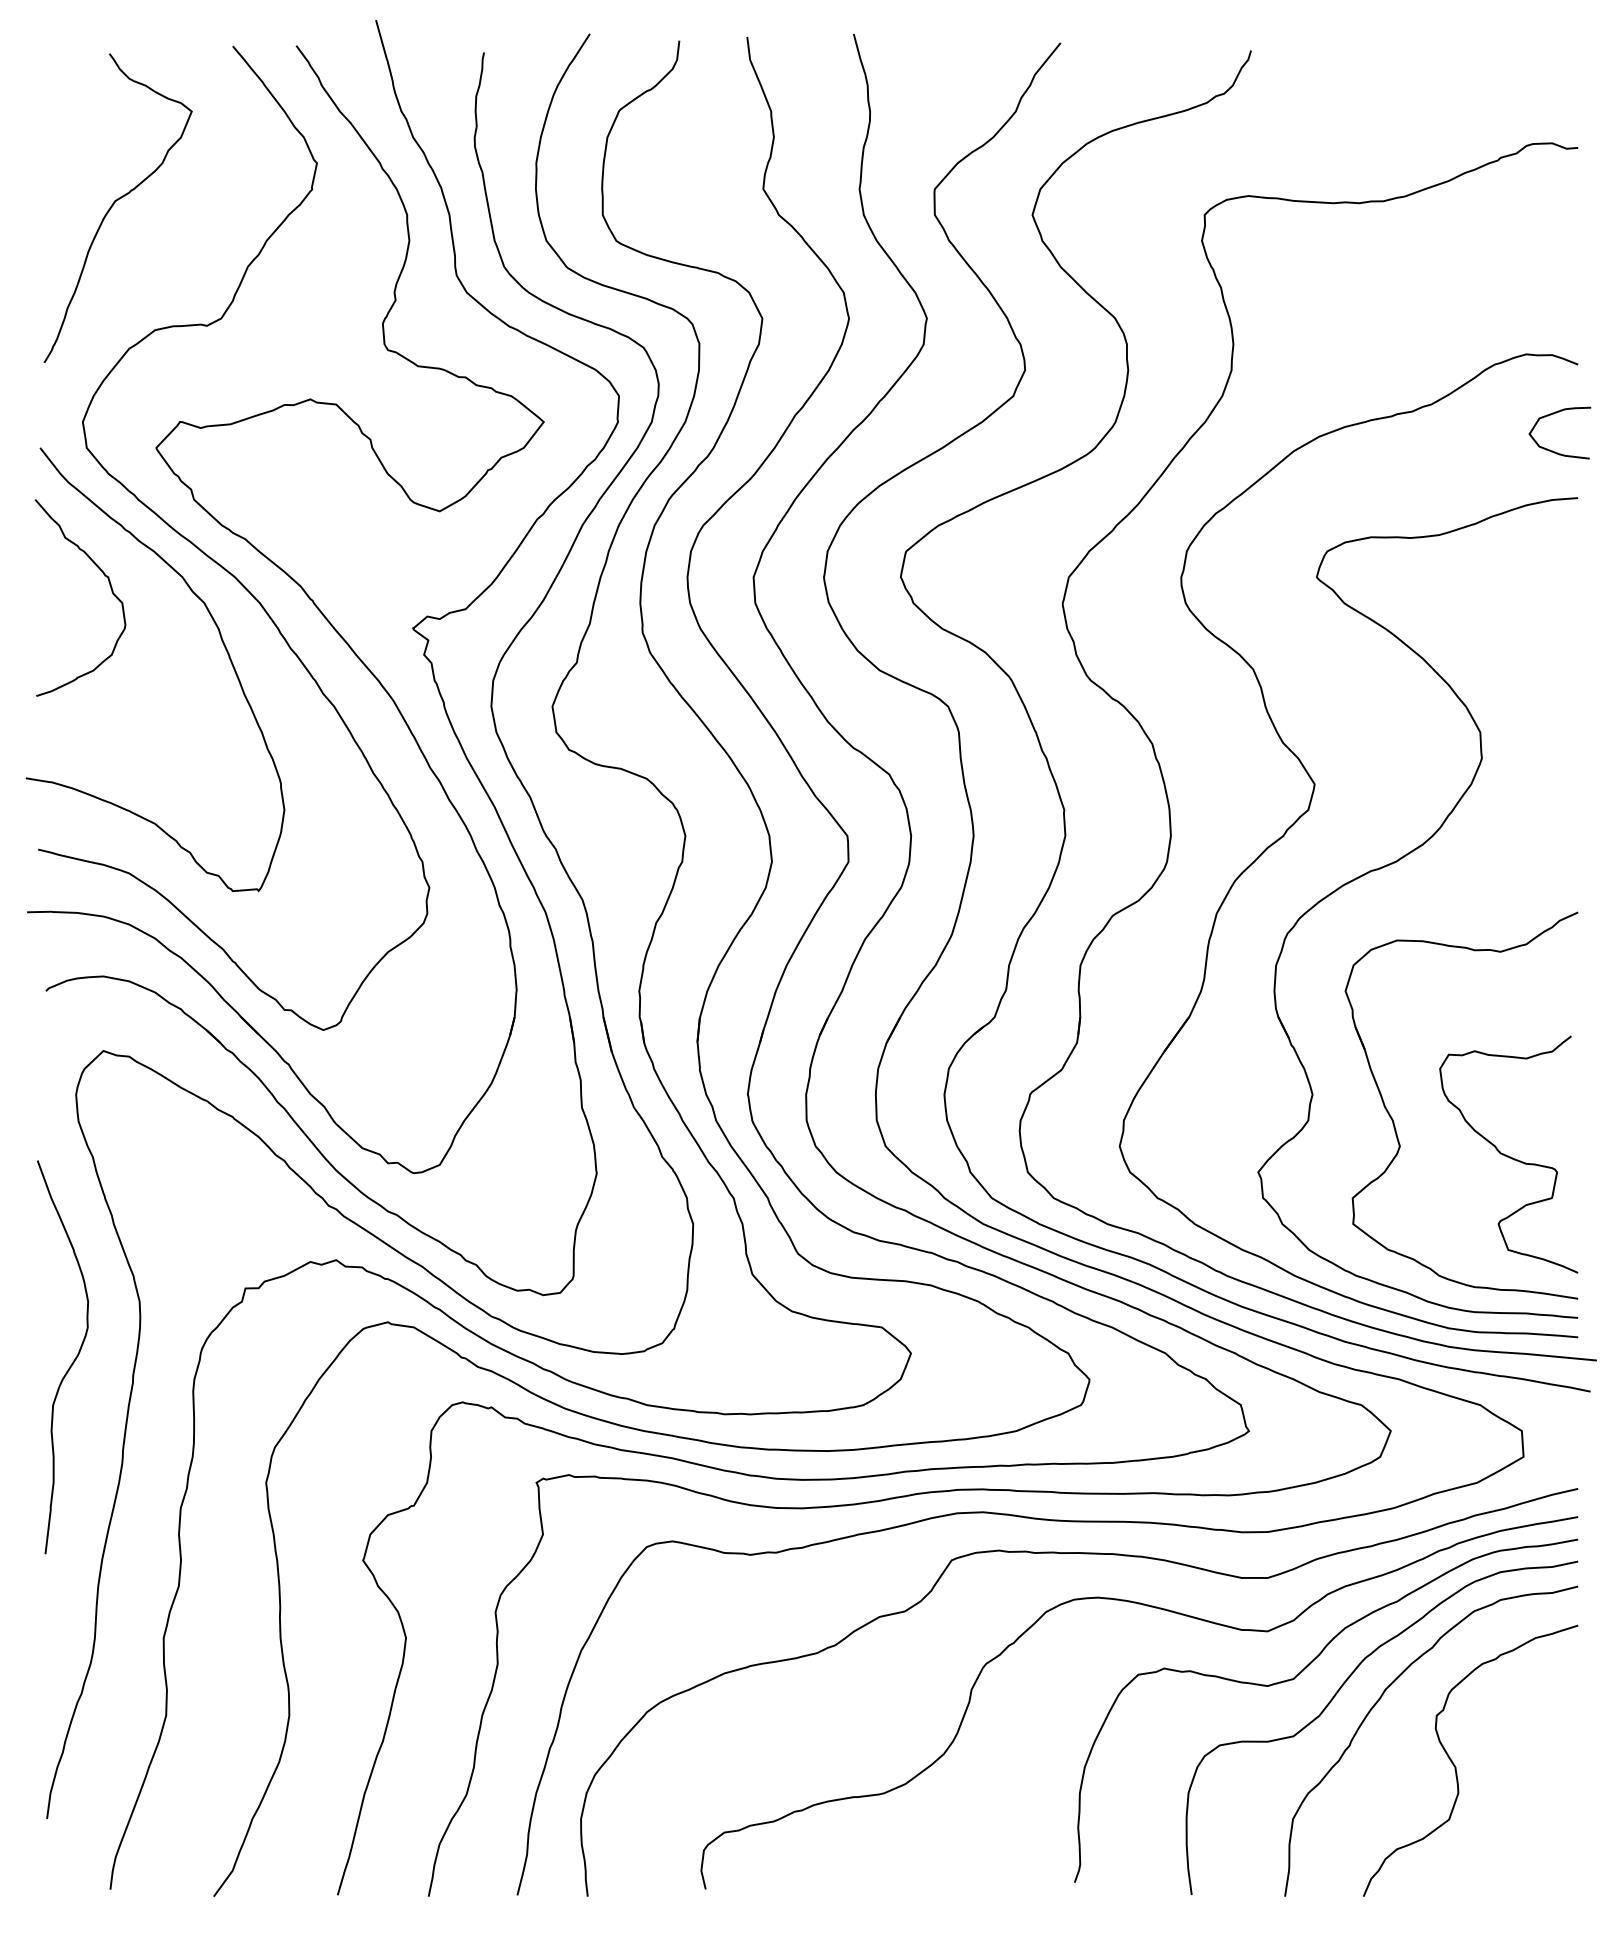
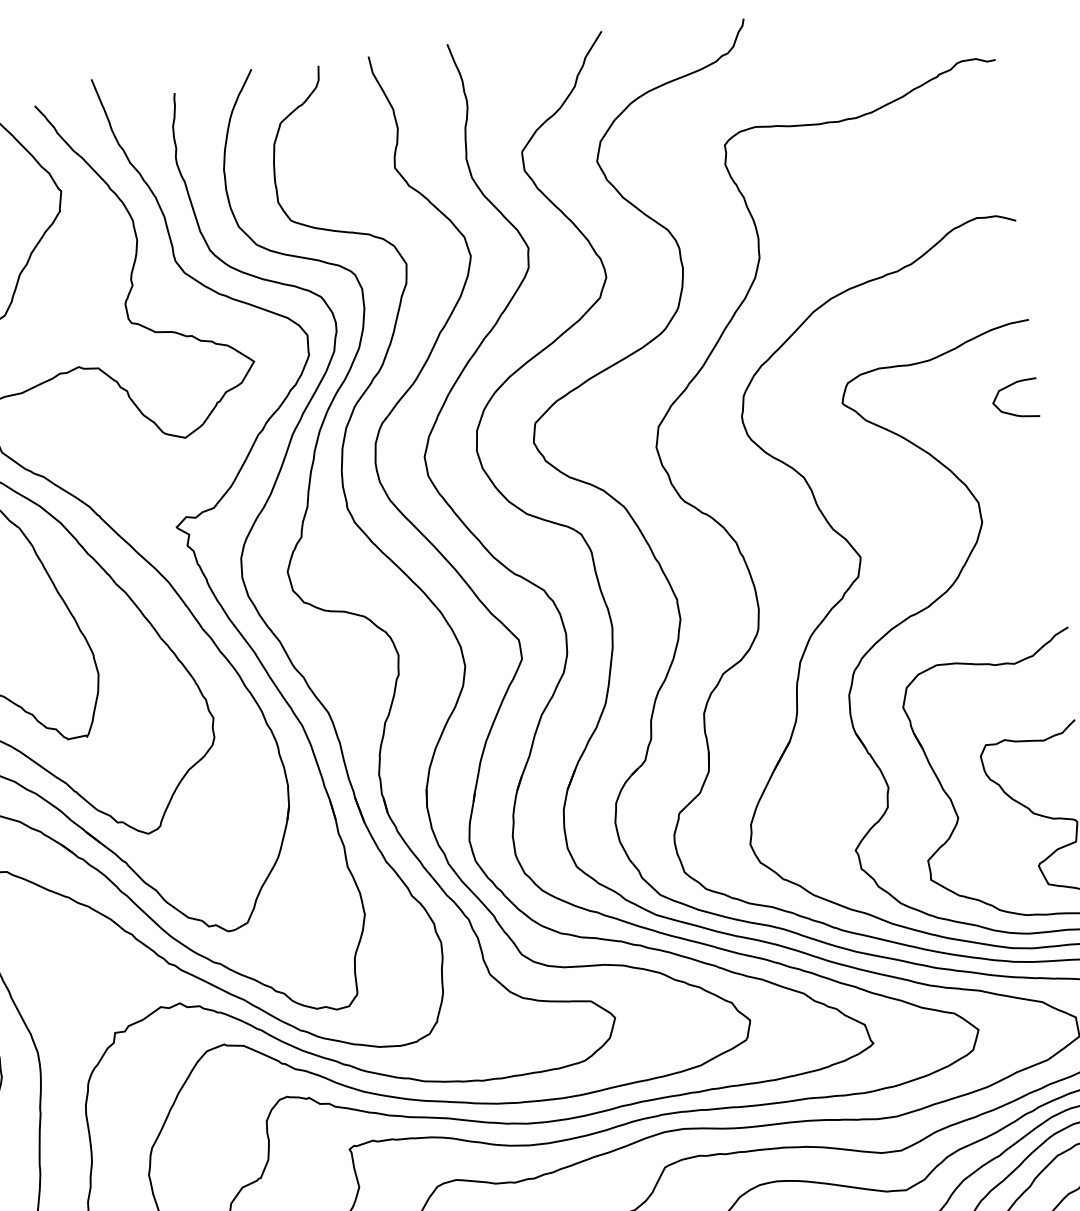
curve: (1551, 415) -> (1007, 387), moved

